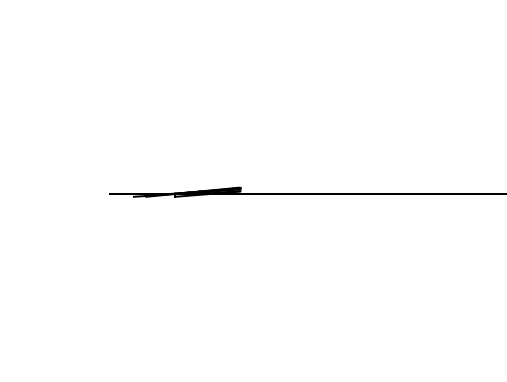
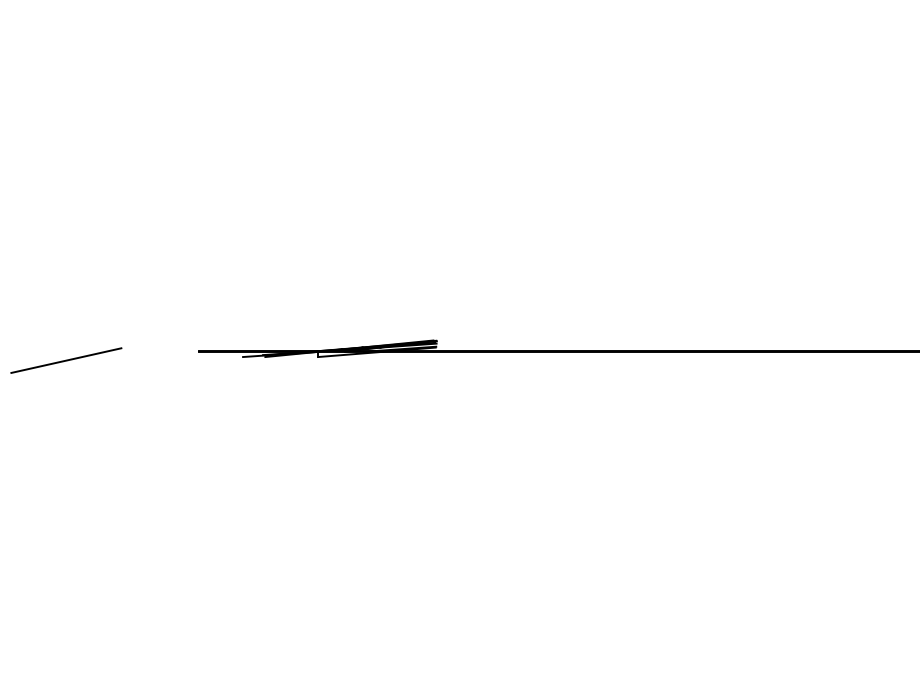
line: (36, 198) -> (66, 360), added

